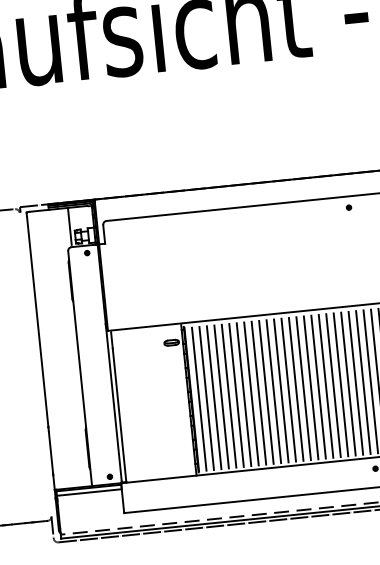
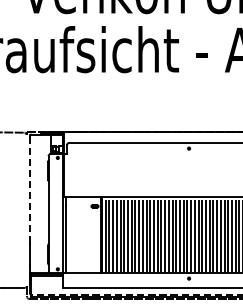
line: (38, 322) -> (30, 189), solid -> dashed

